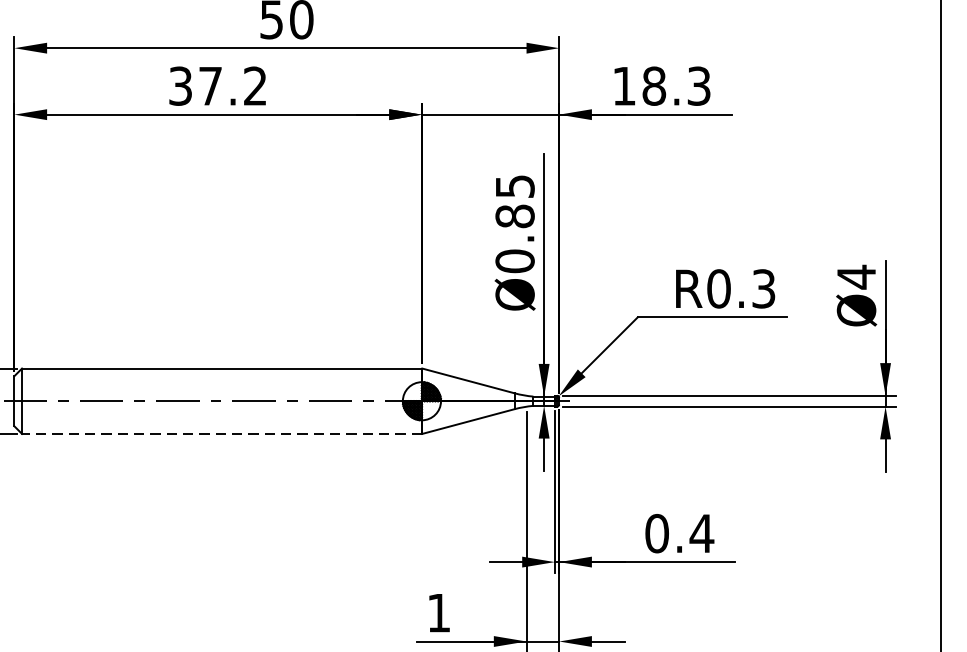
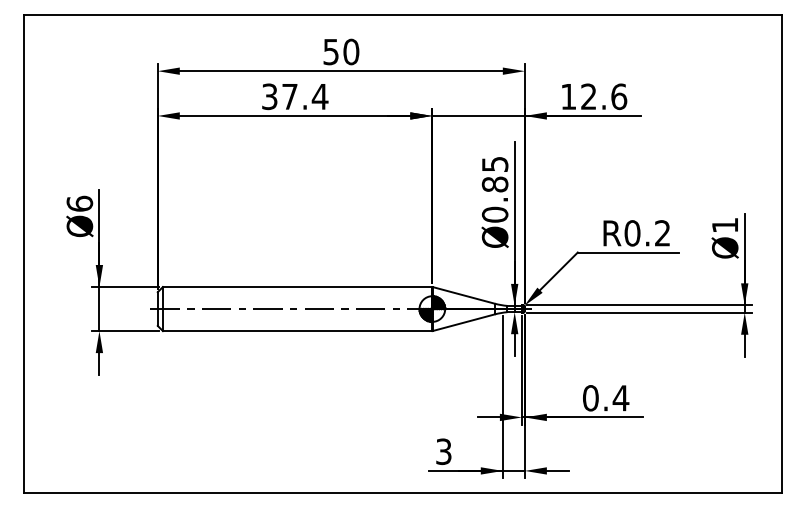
text: (254, 85) -> (319, 96), 37.2 -> 37.4
text: (677, 85) -> (604, 96), 18.3 -> 12.6
text: (855, 277) -> (724, 225), Ø4 -> Ø1
text: (763, 289) -> (662, 233), R0.3 -> R0.2
line: (221, 434) -> (297, 331), dashed -> solid
text: (438, 612) -> (443, 451), 1 -> 3

